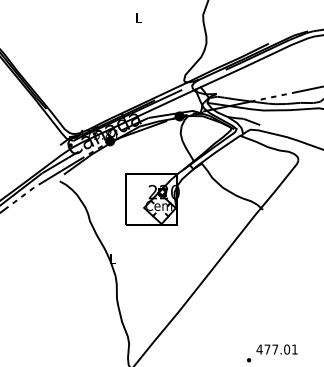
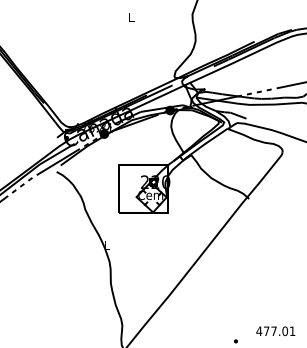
text: (276, 349) -> (275, 331), moved

